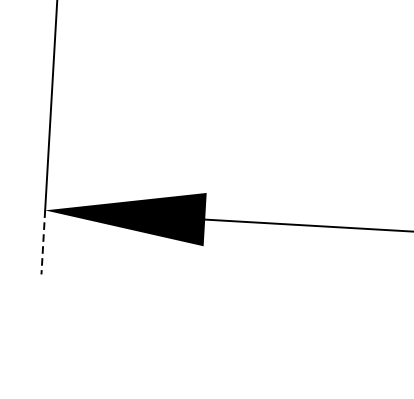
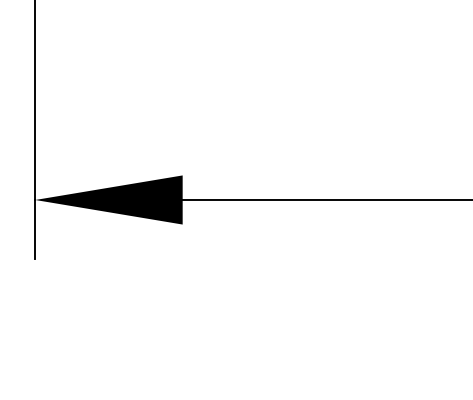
line: (43, 242) -> (35, 229), dashed -> solid

